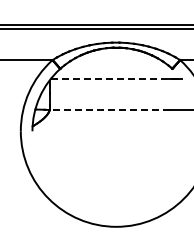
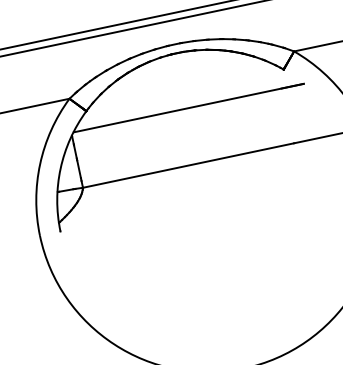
line: (116, 78) -> (188, 107), dashed -> solid
line: (109, 110) -> (188, 166), dashed -> solid

